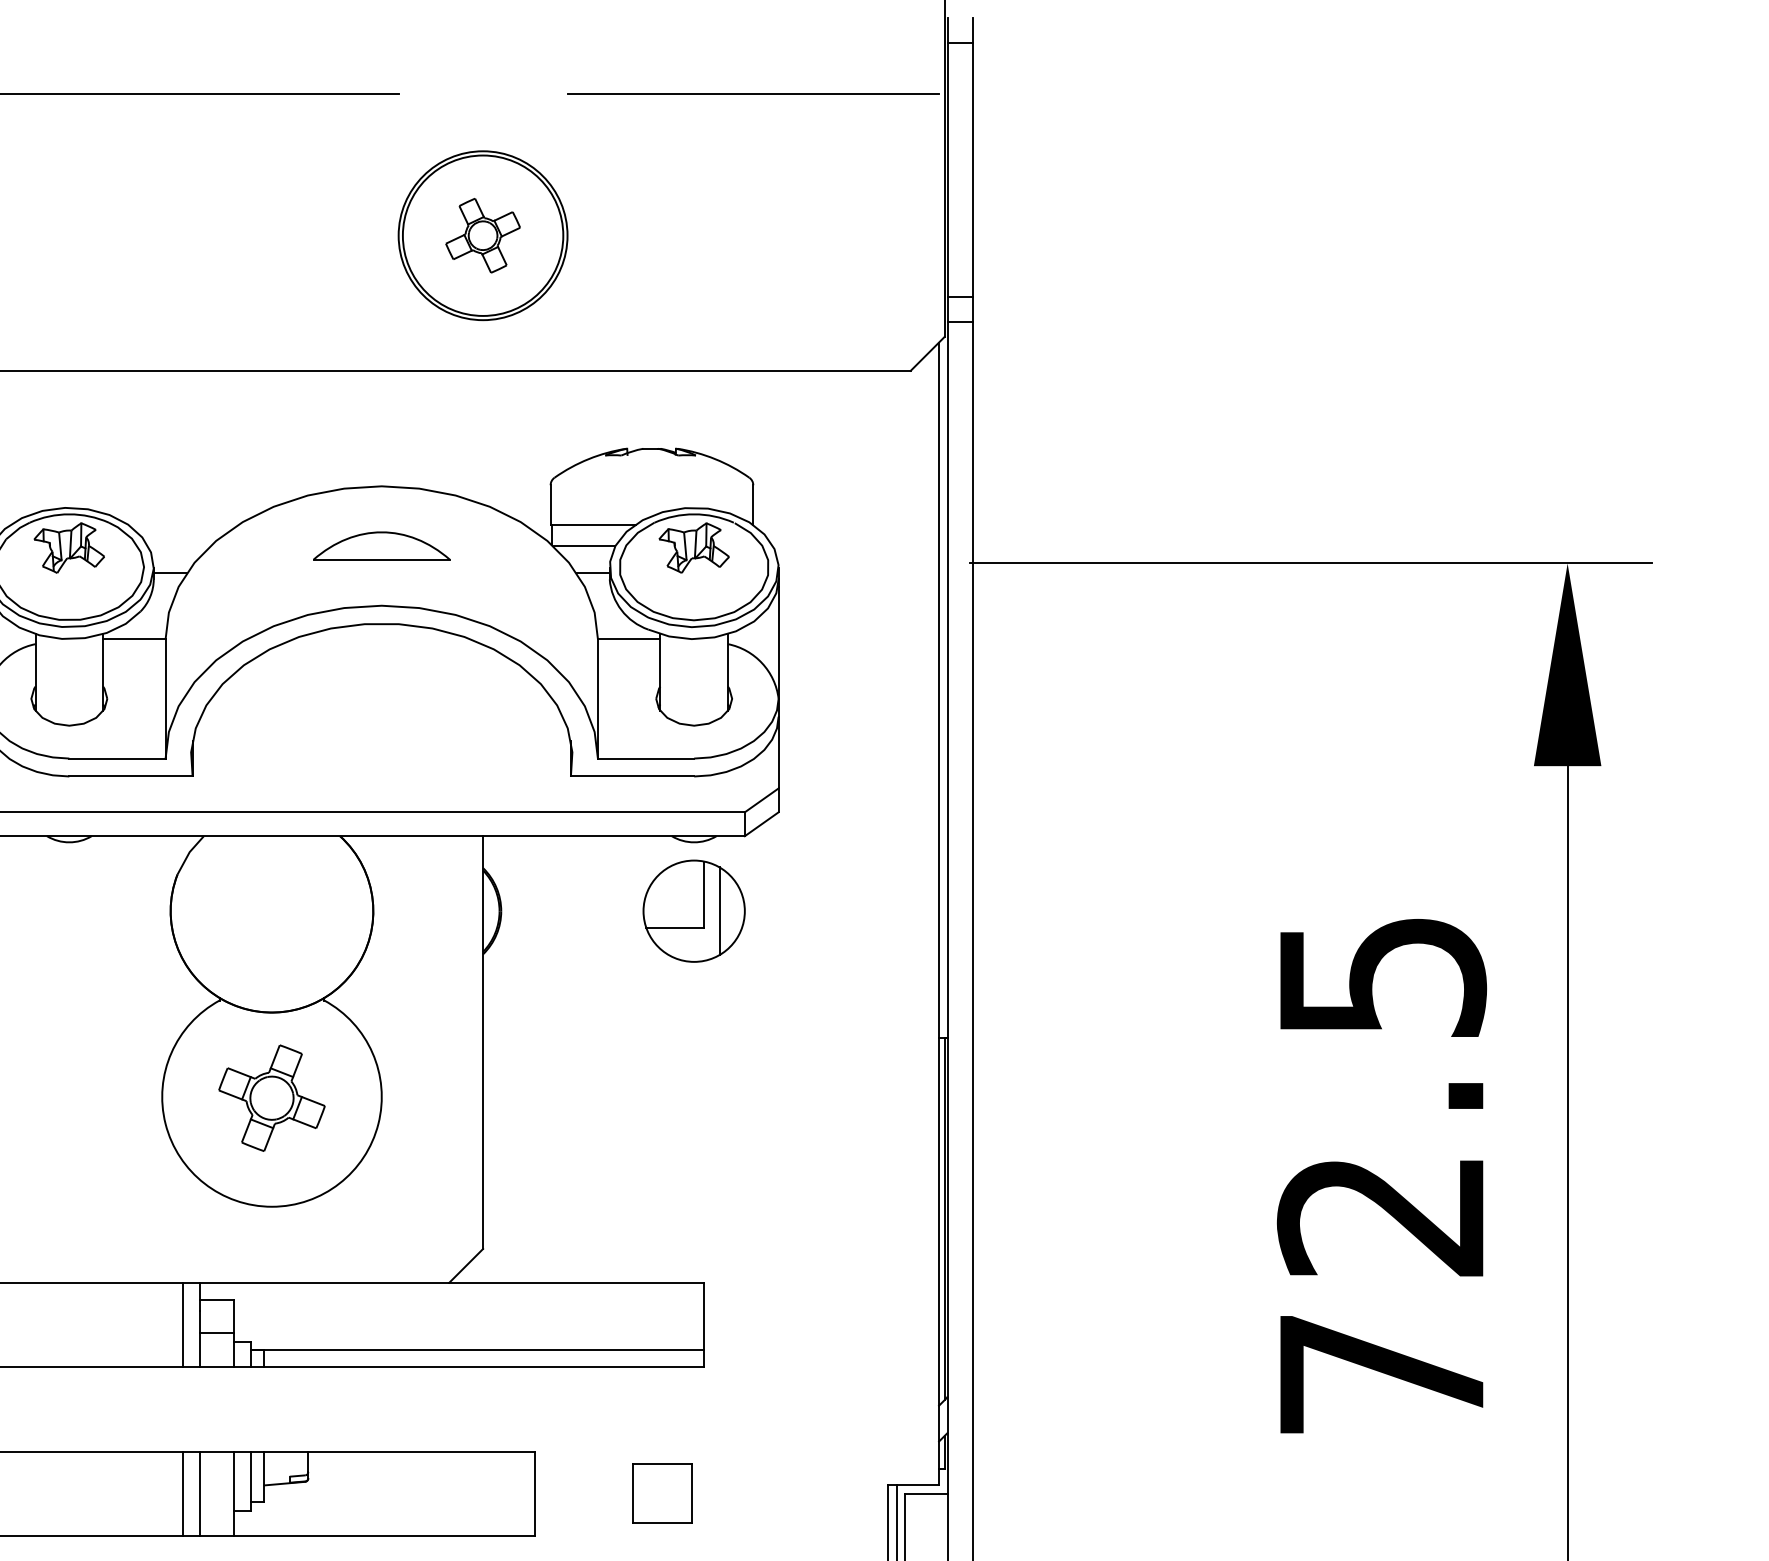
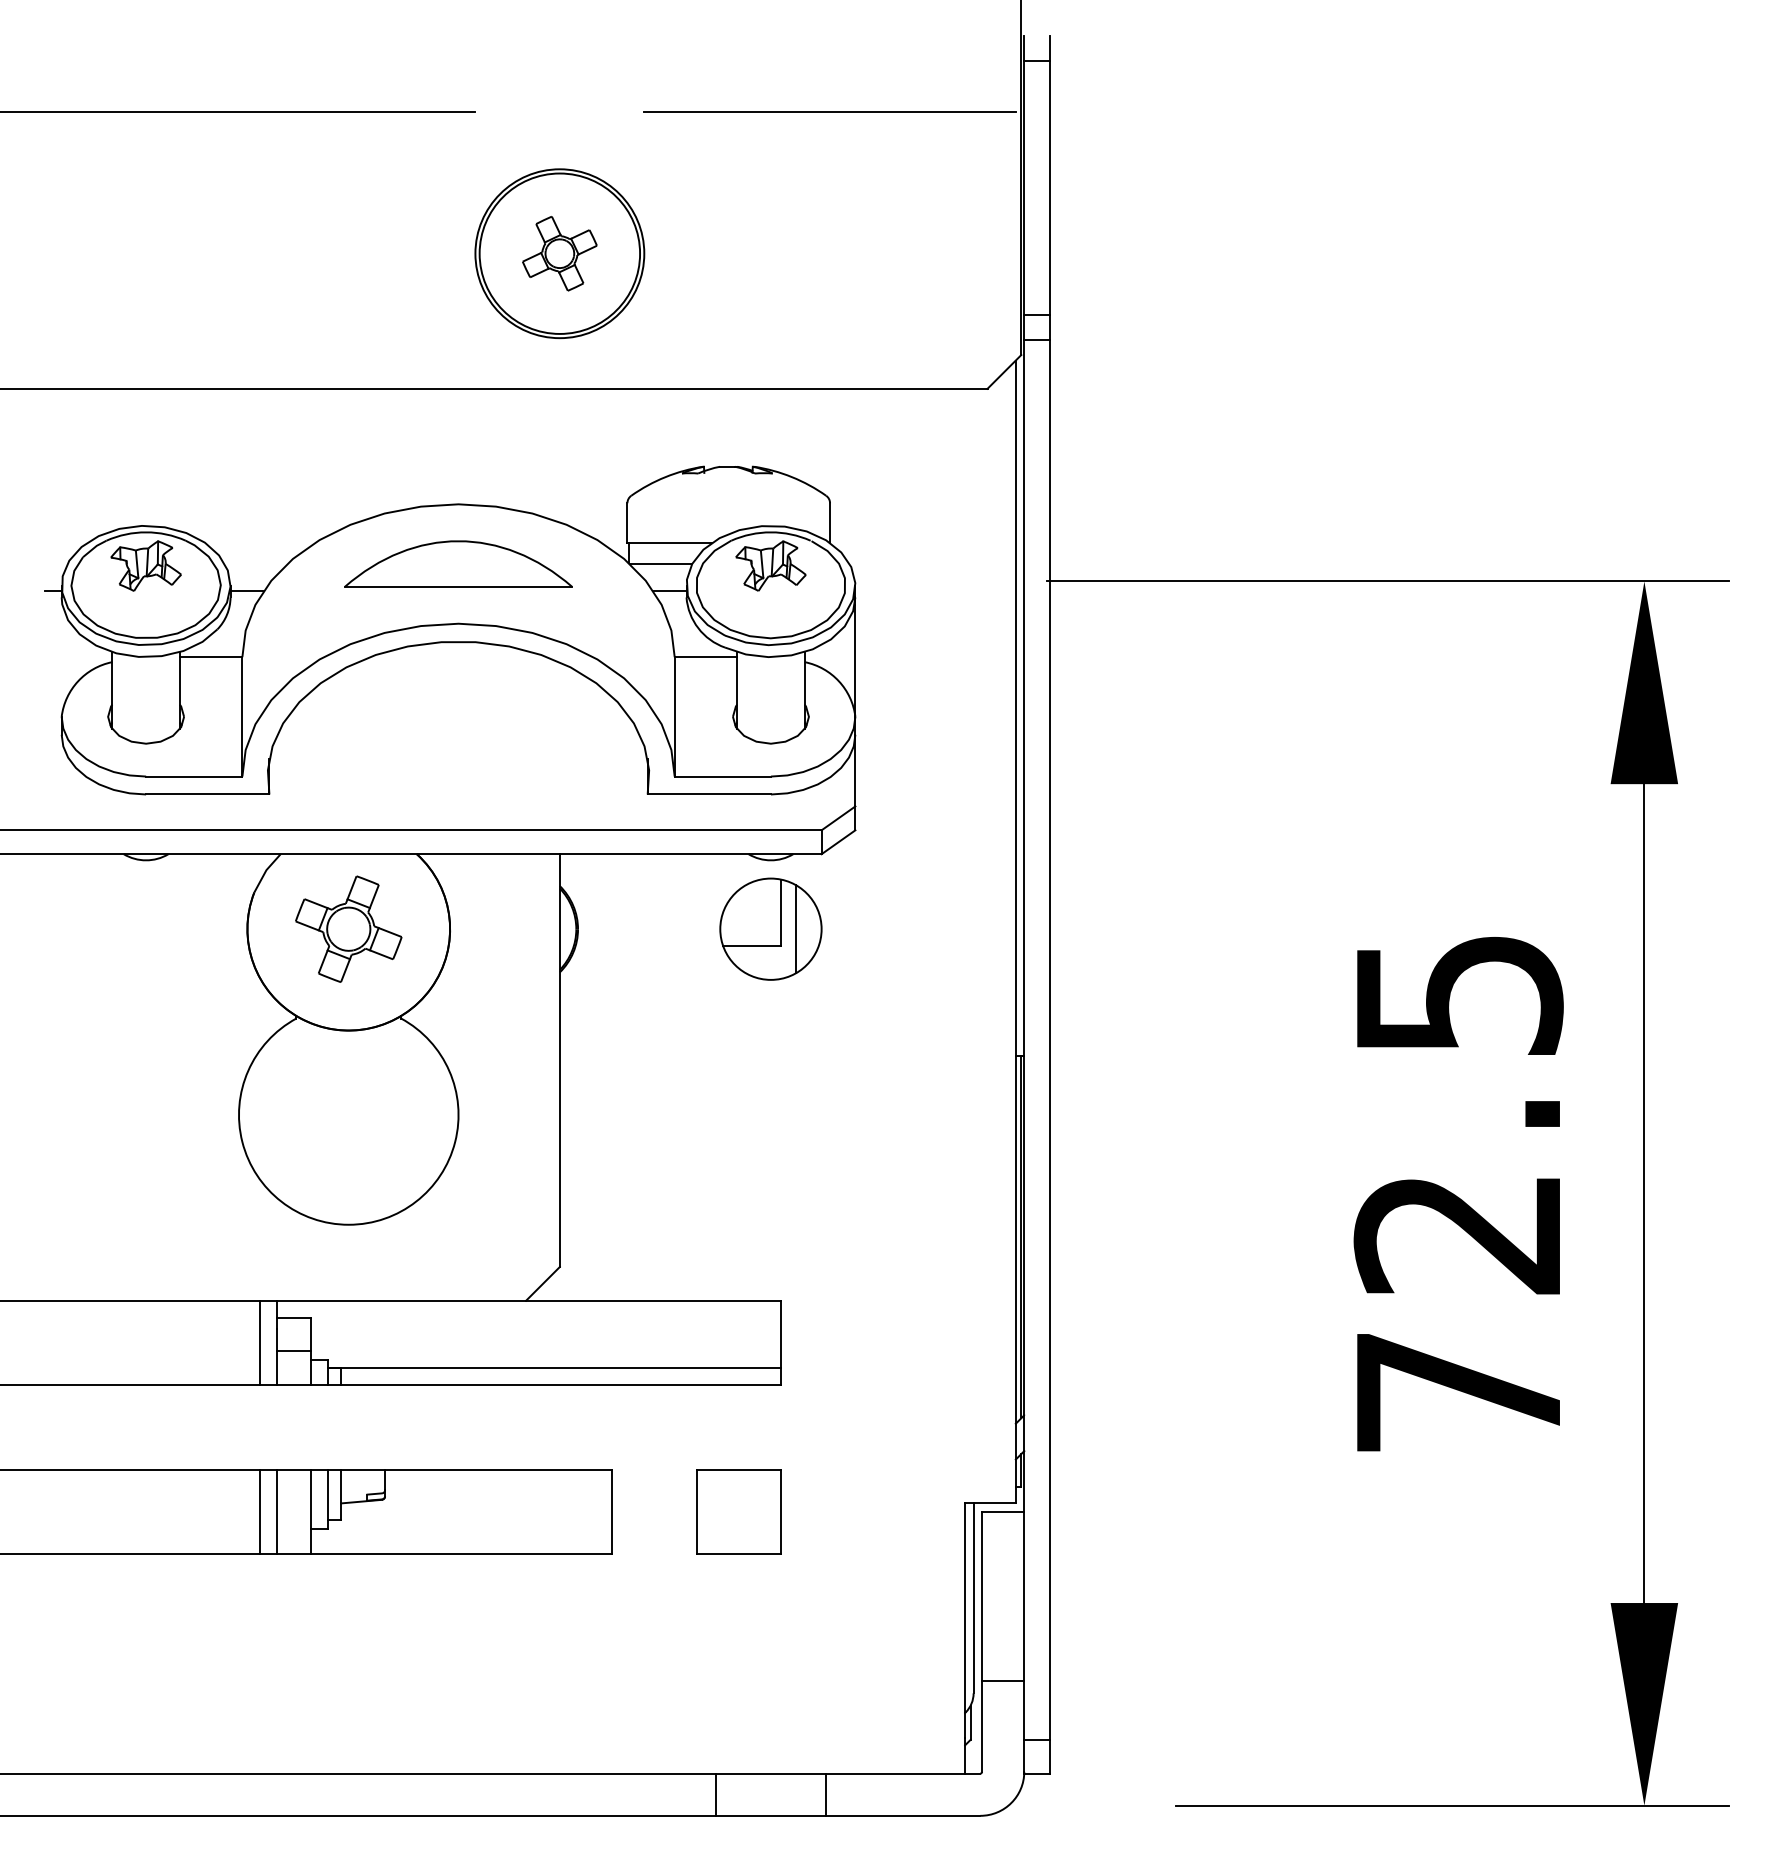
part: (381, 545) -> (458, 563), size x1.67
part: (271, 1097) -> (348, 928), moved
part: (661, 1493) -> (738, 1511), size x1.43

